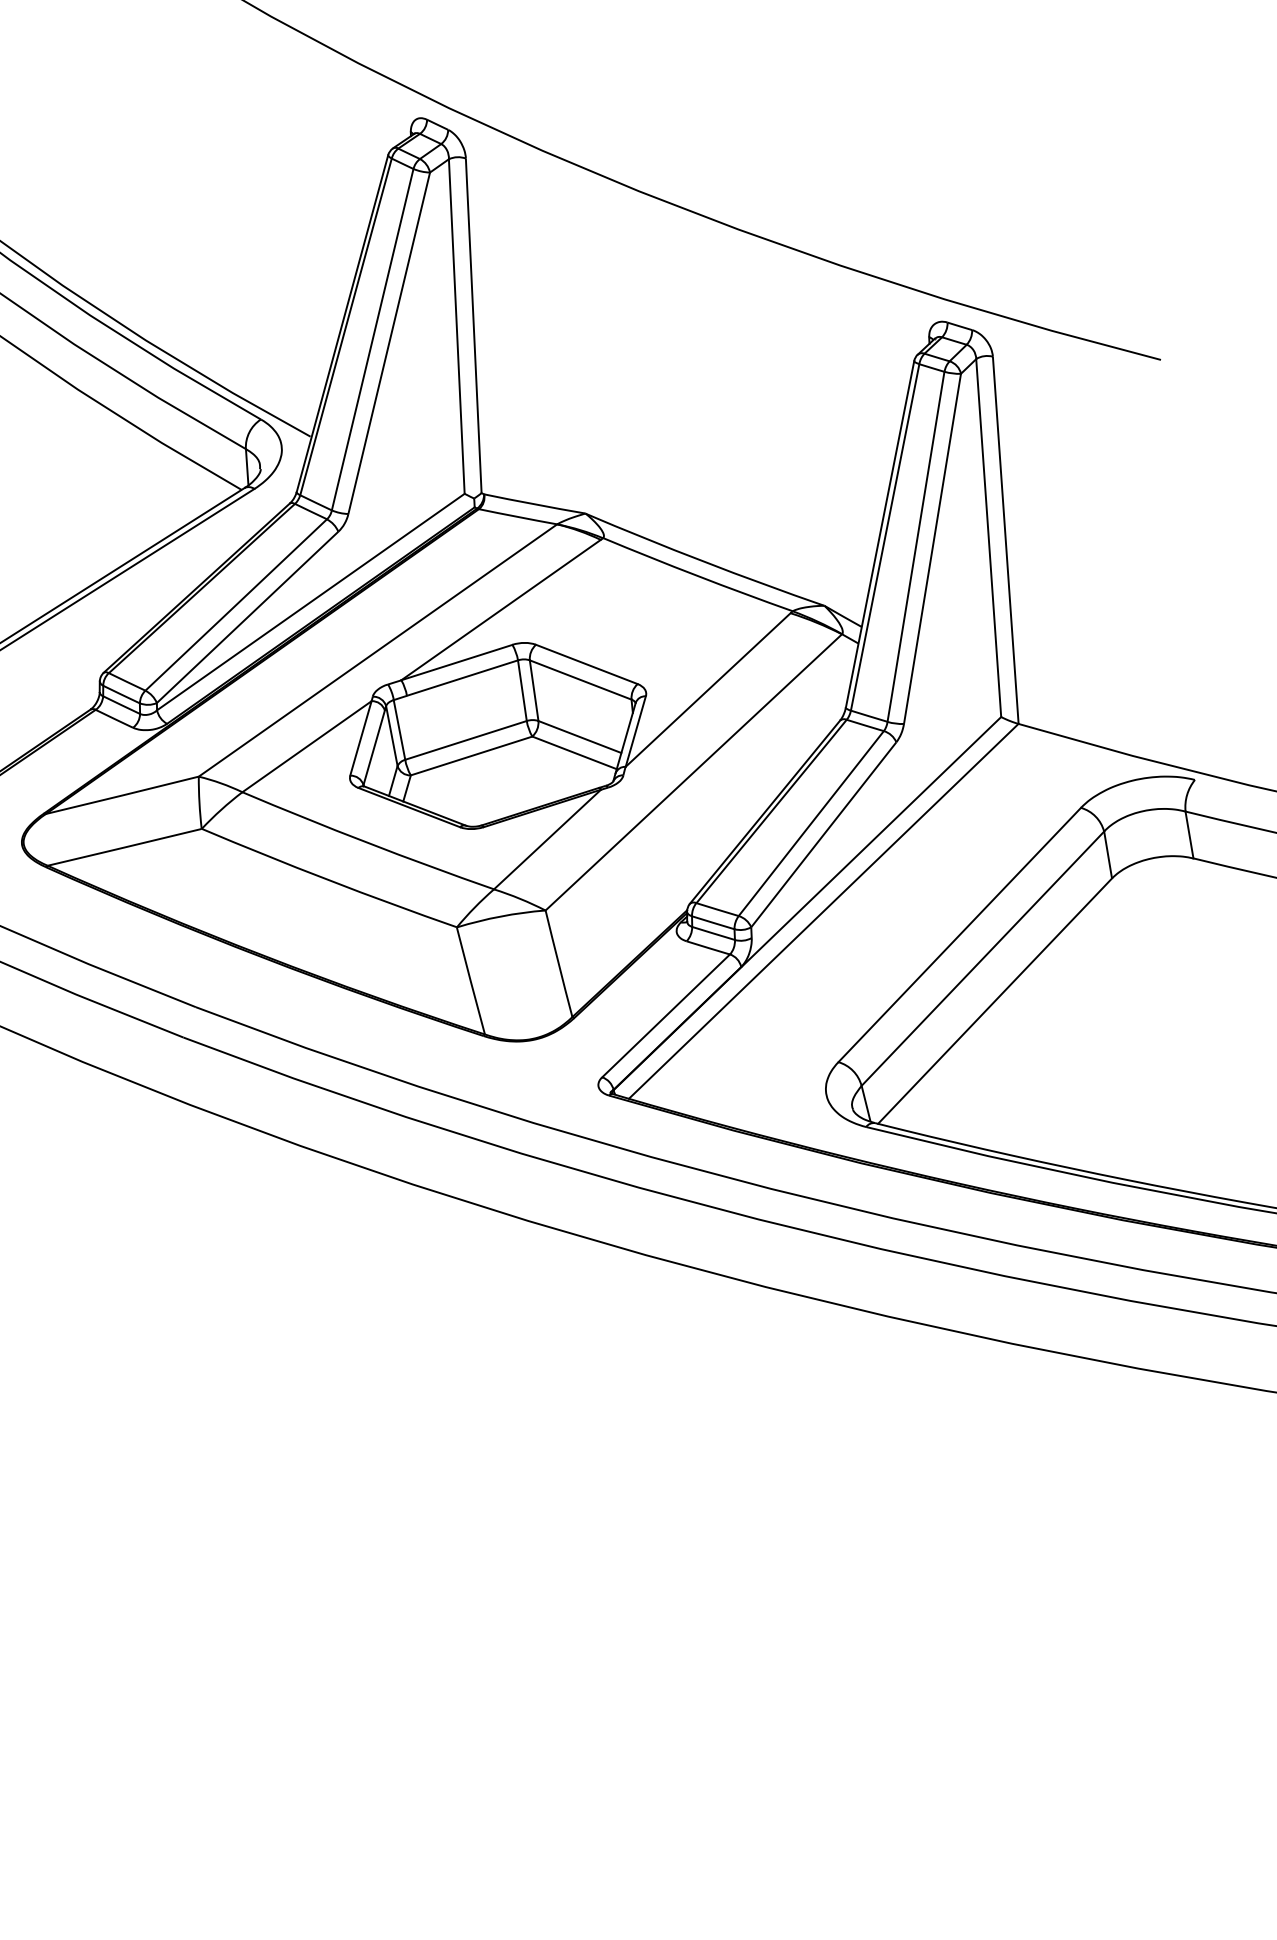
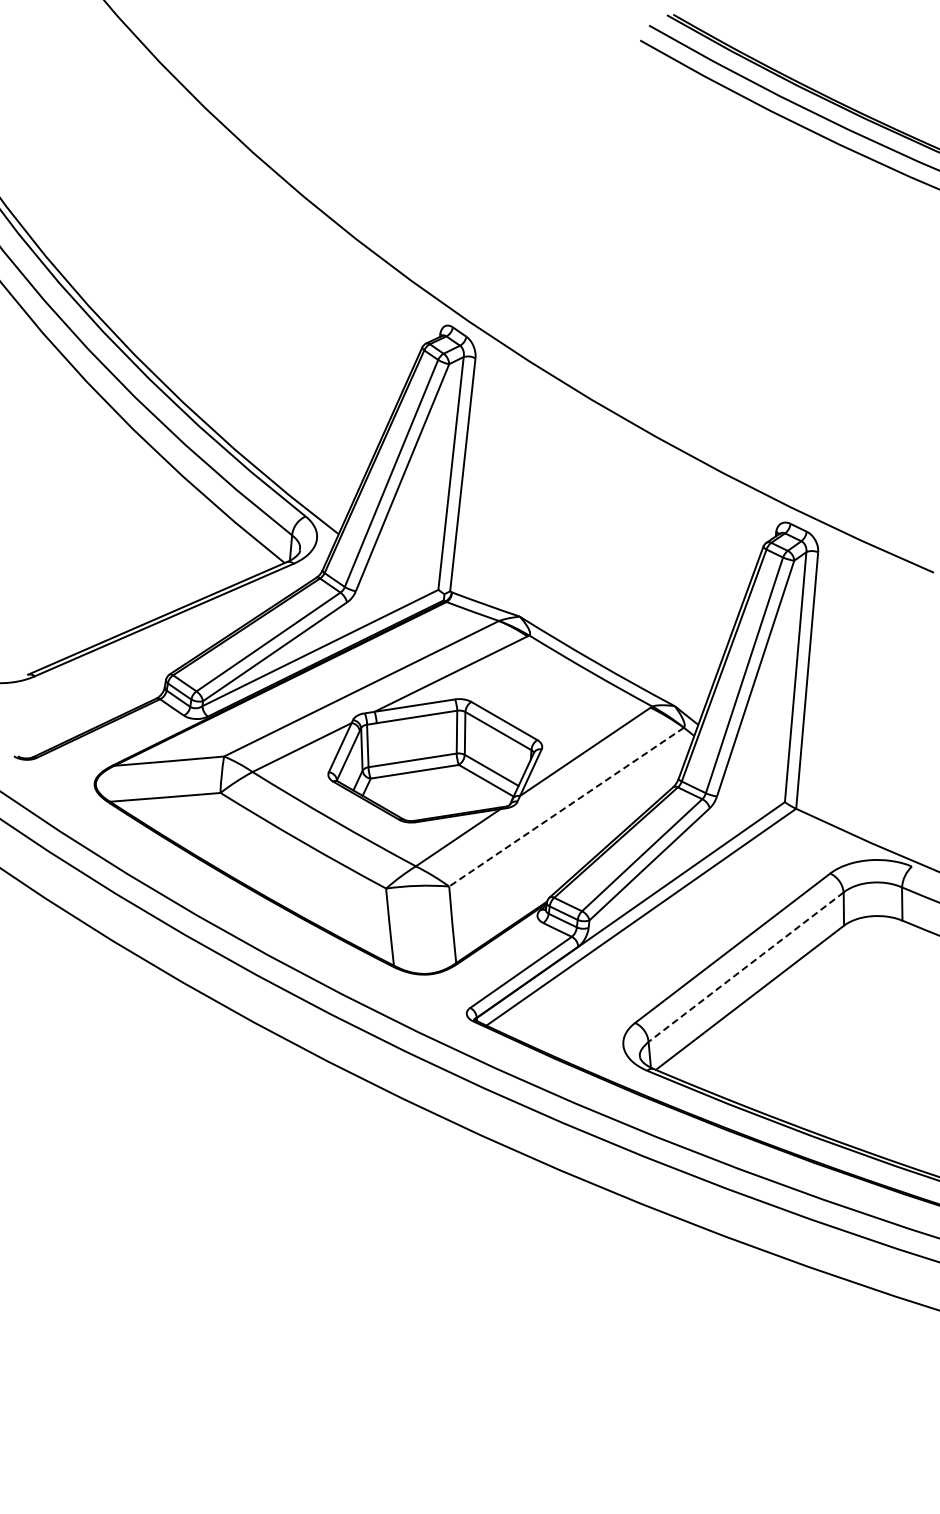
line: (693, 772) -> (566, 807), solid -> dashed
line: (983, 959) -> (746, 967), solid -> dashed

